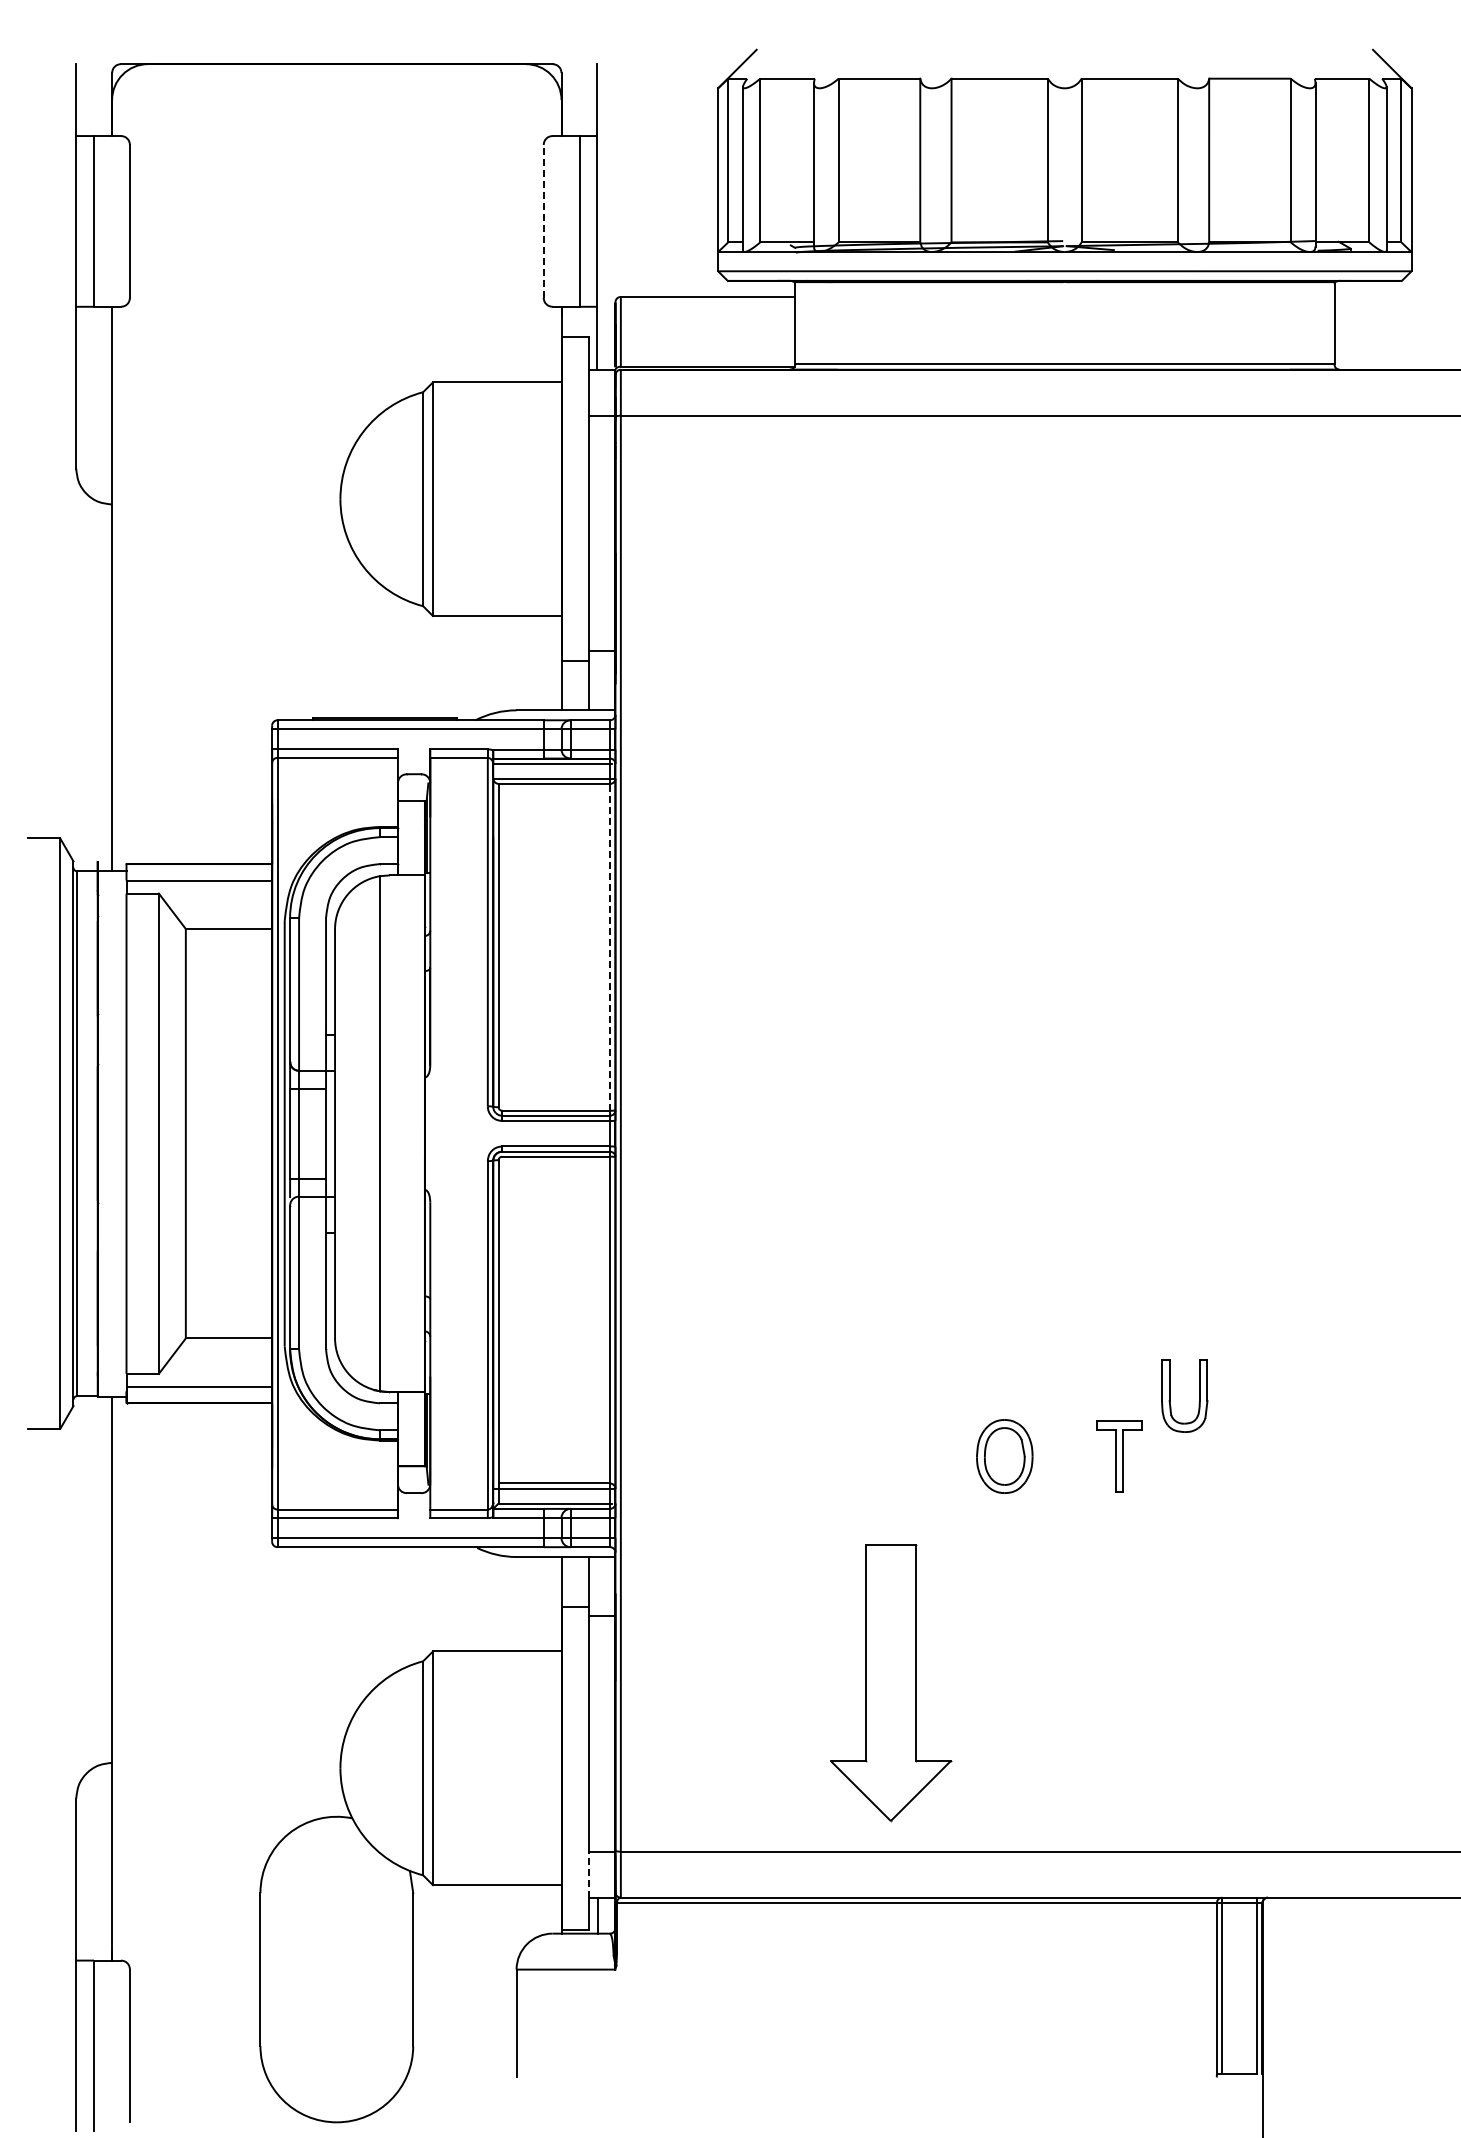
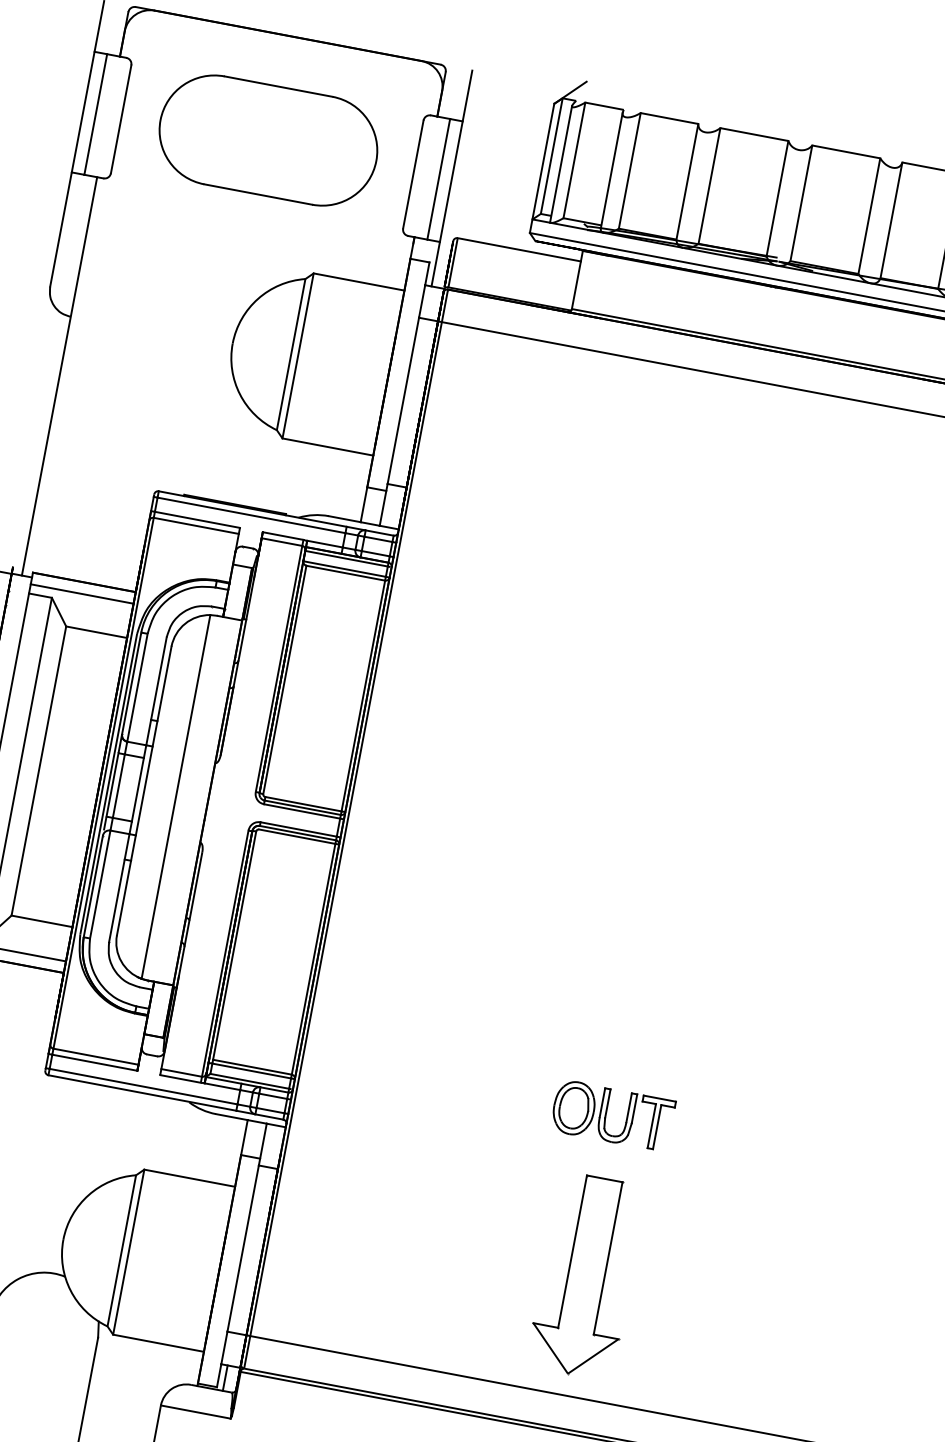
part: (336, 212) -> (268, 140), added
line: (543, 220) -> (413, 173), dashed -> solid
line: (610, 946) -> (363, 695), dashed -> solid
part: (1170, 1395) -> (606, 1114), moved
part: (891, 1683) -> (586, 1276), moved
line: (588, 1874) -> (224, 1347), dashed -> solid

